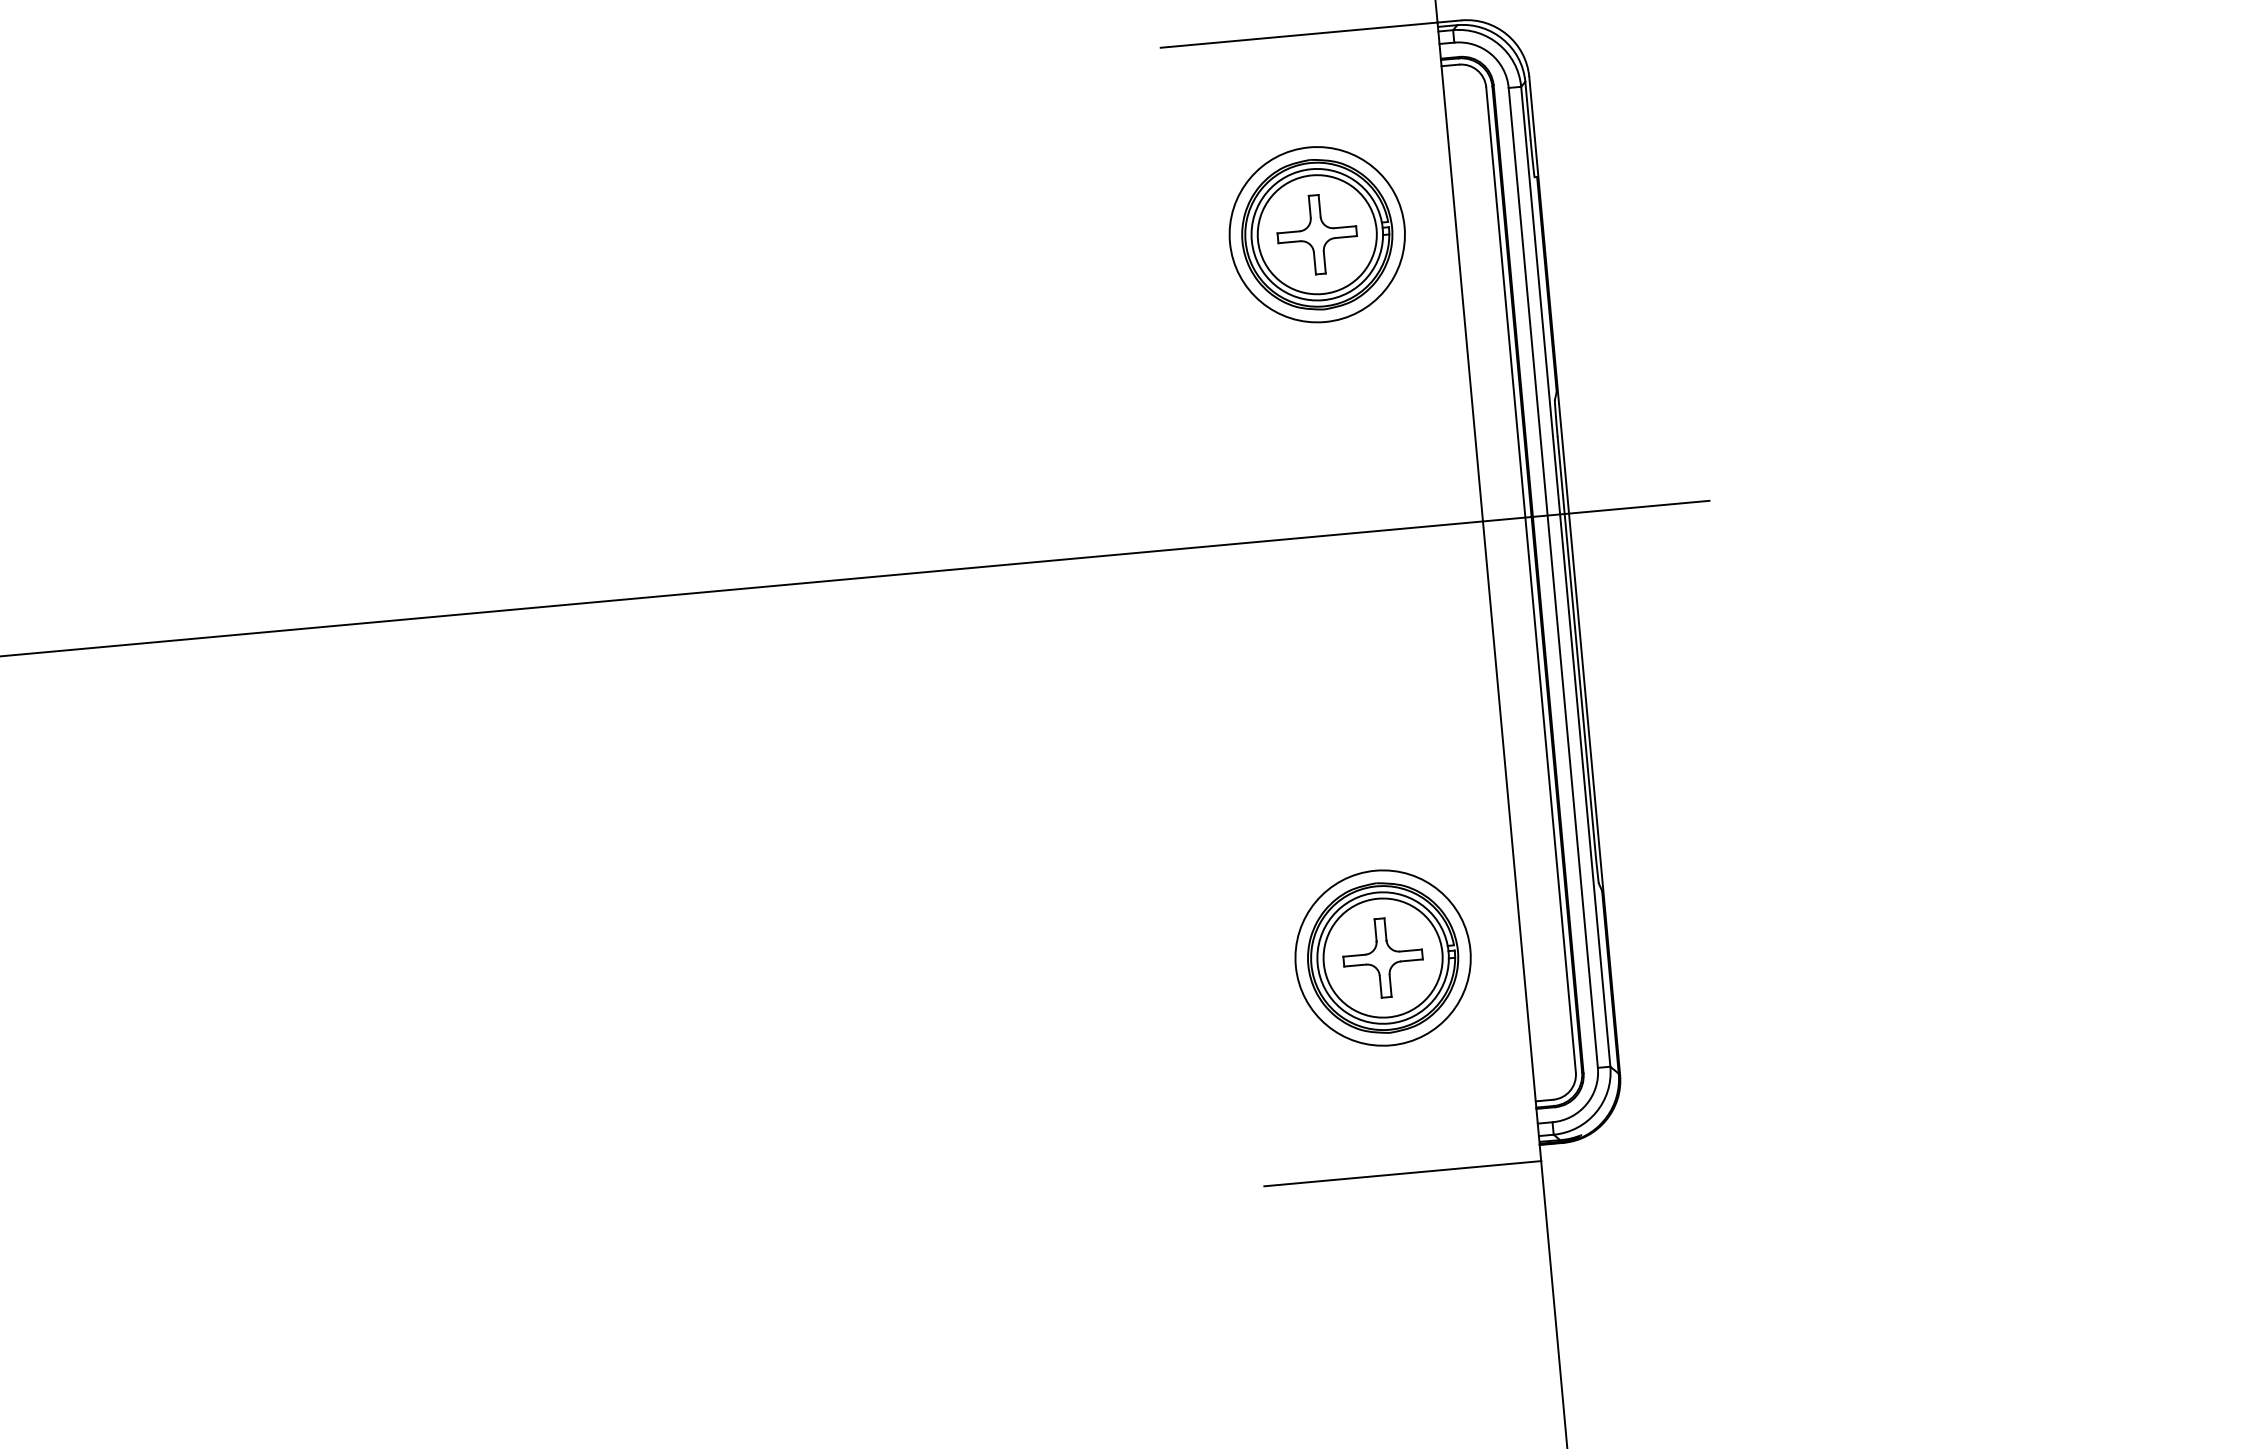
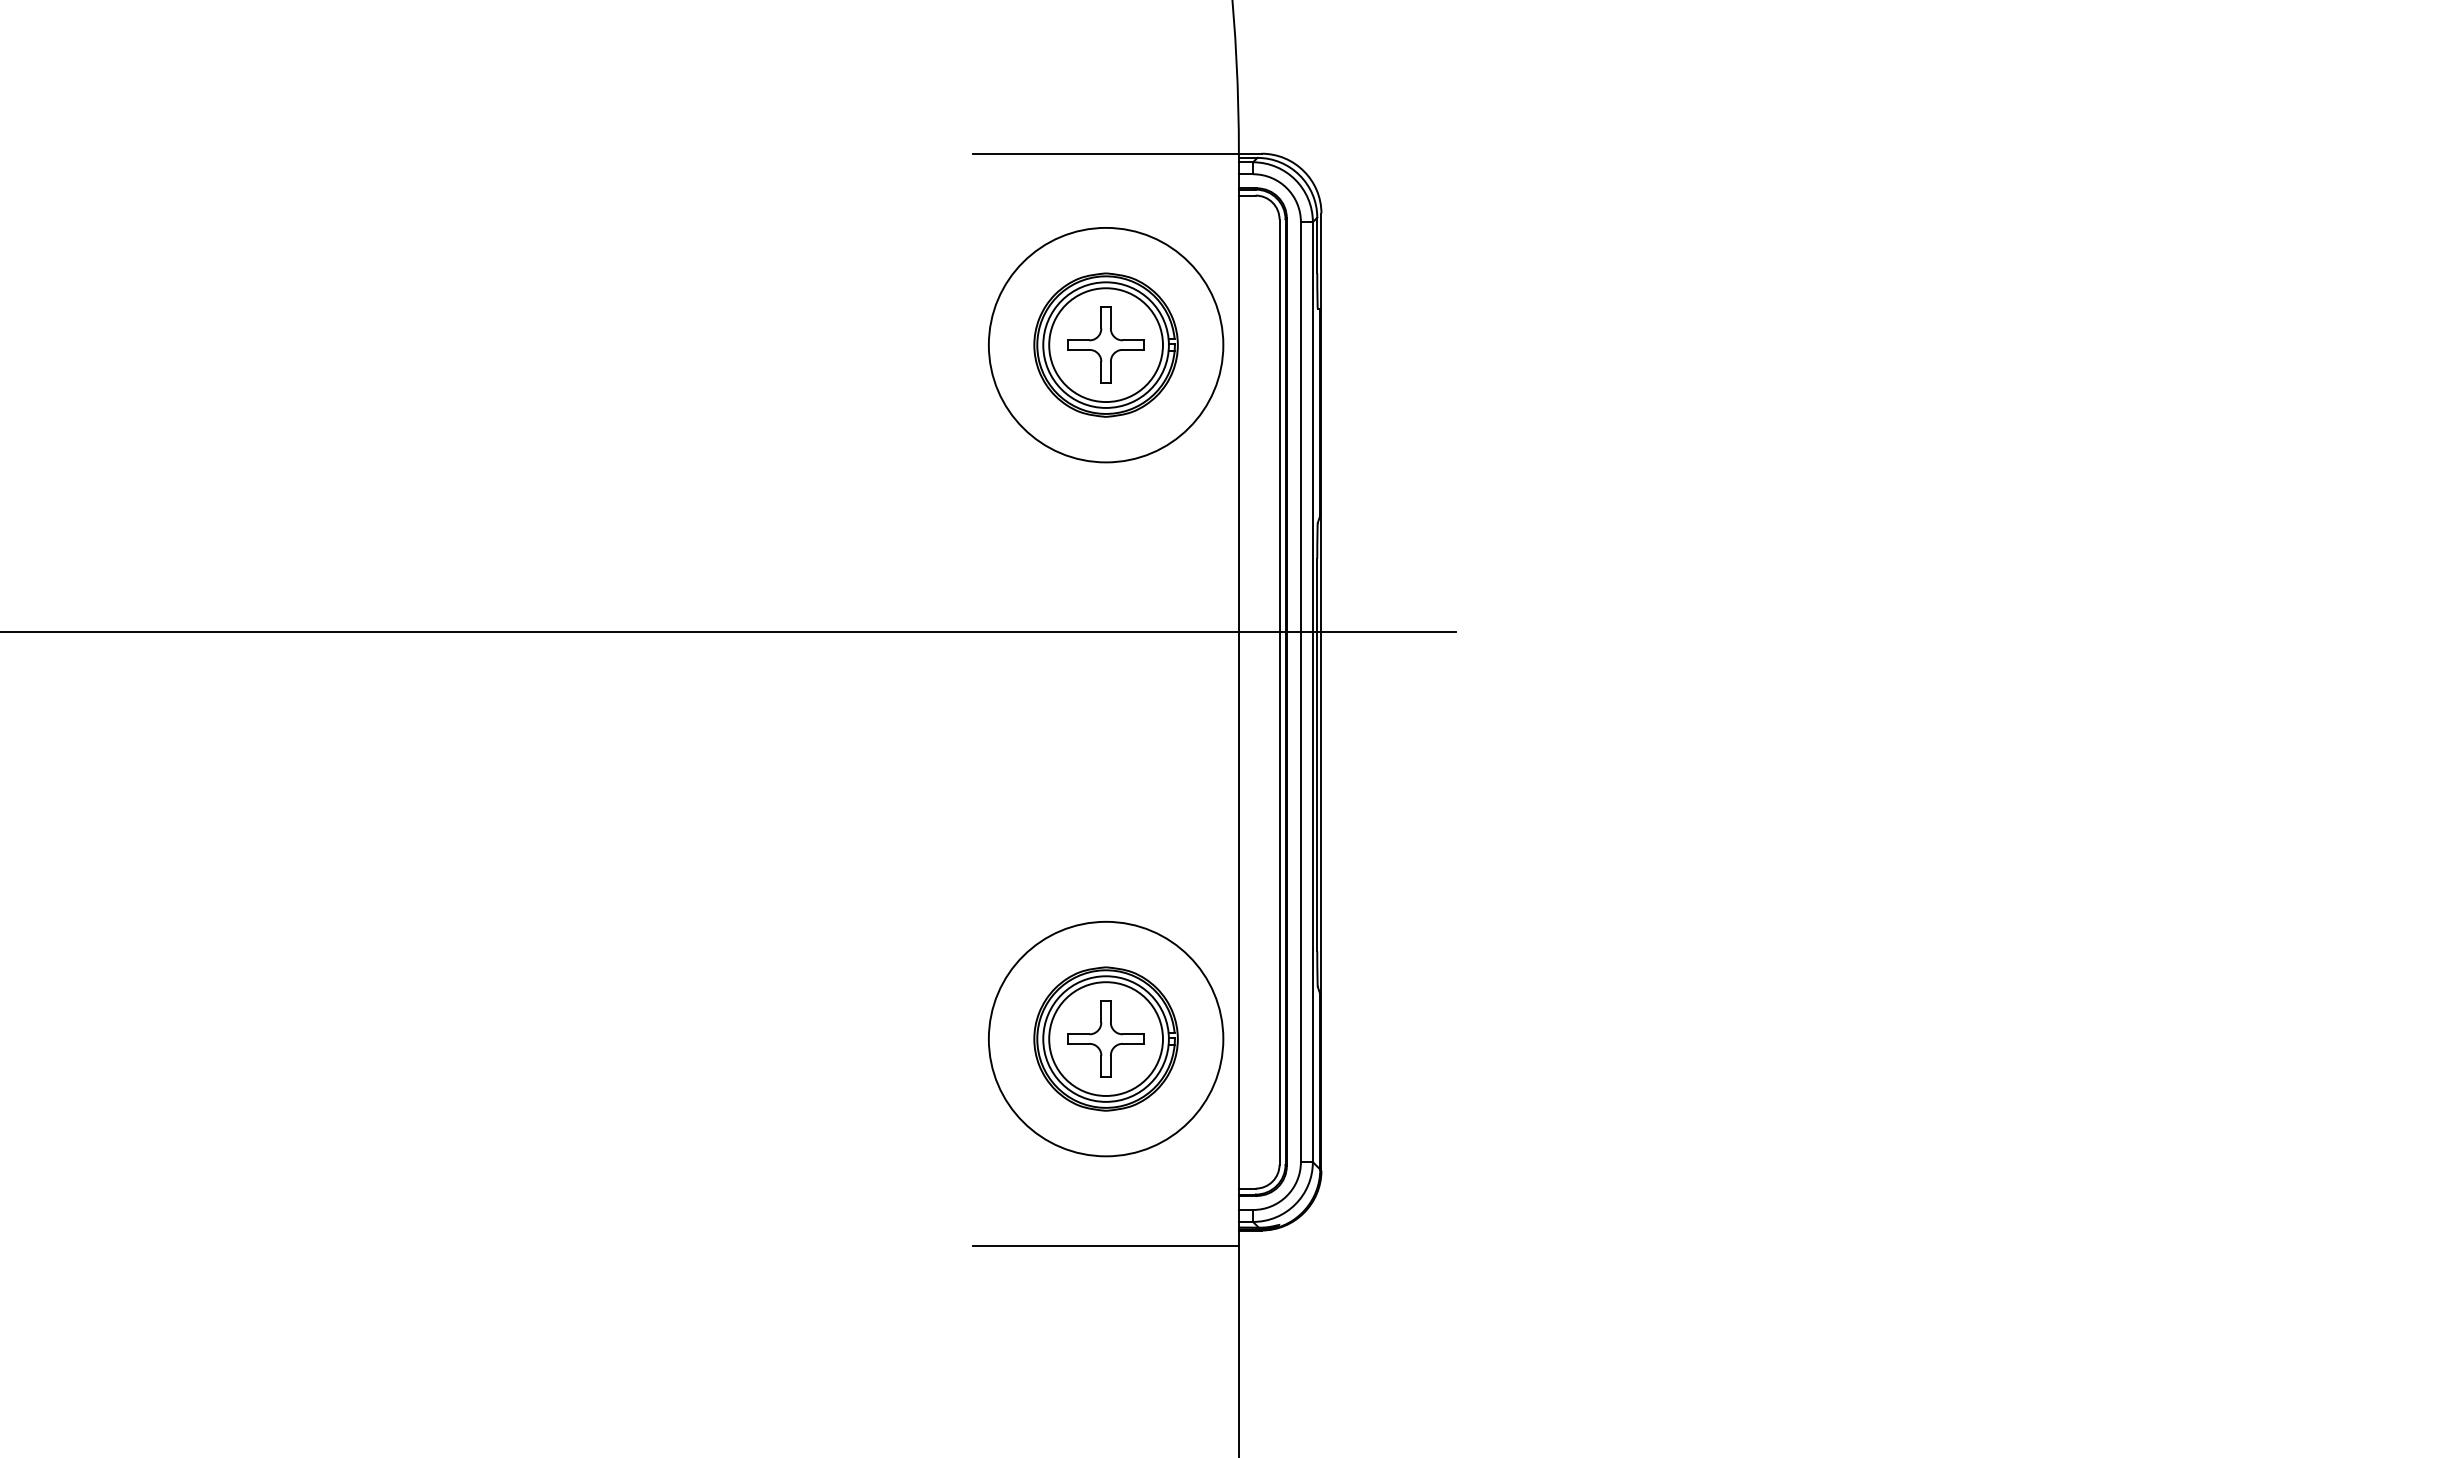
circle: (1316, 234) -> (1105, 344), size x1.4
circle: (1382, 957) -> (1105, 1038), size x1.4

